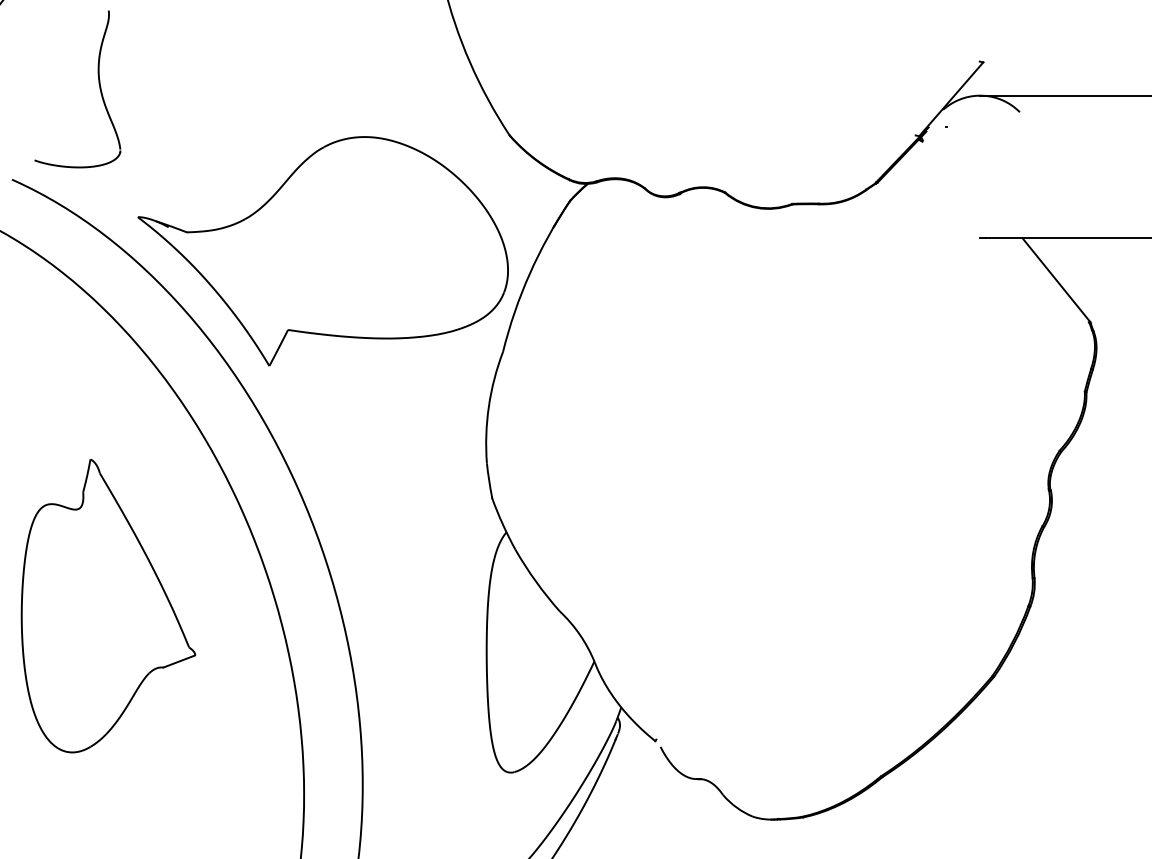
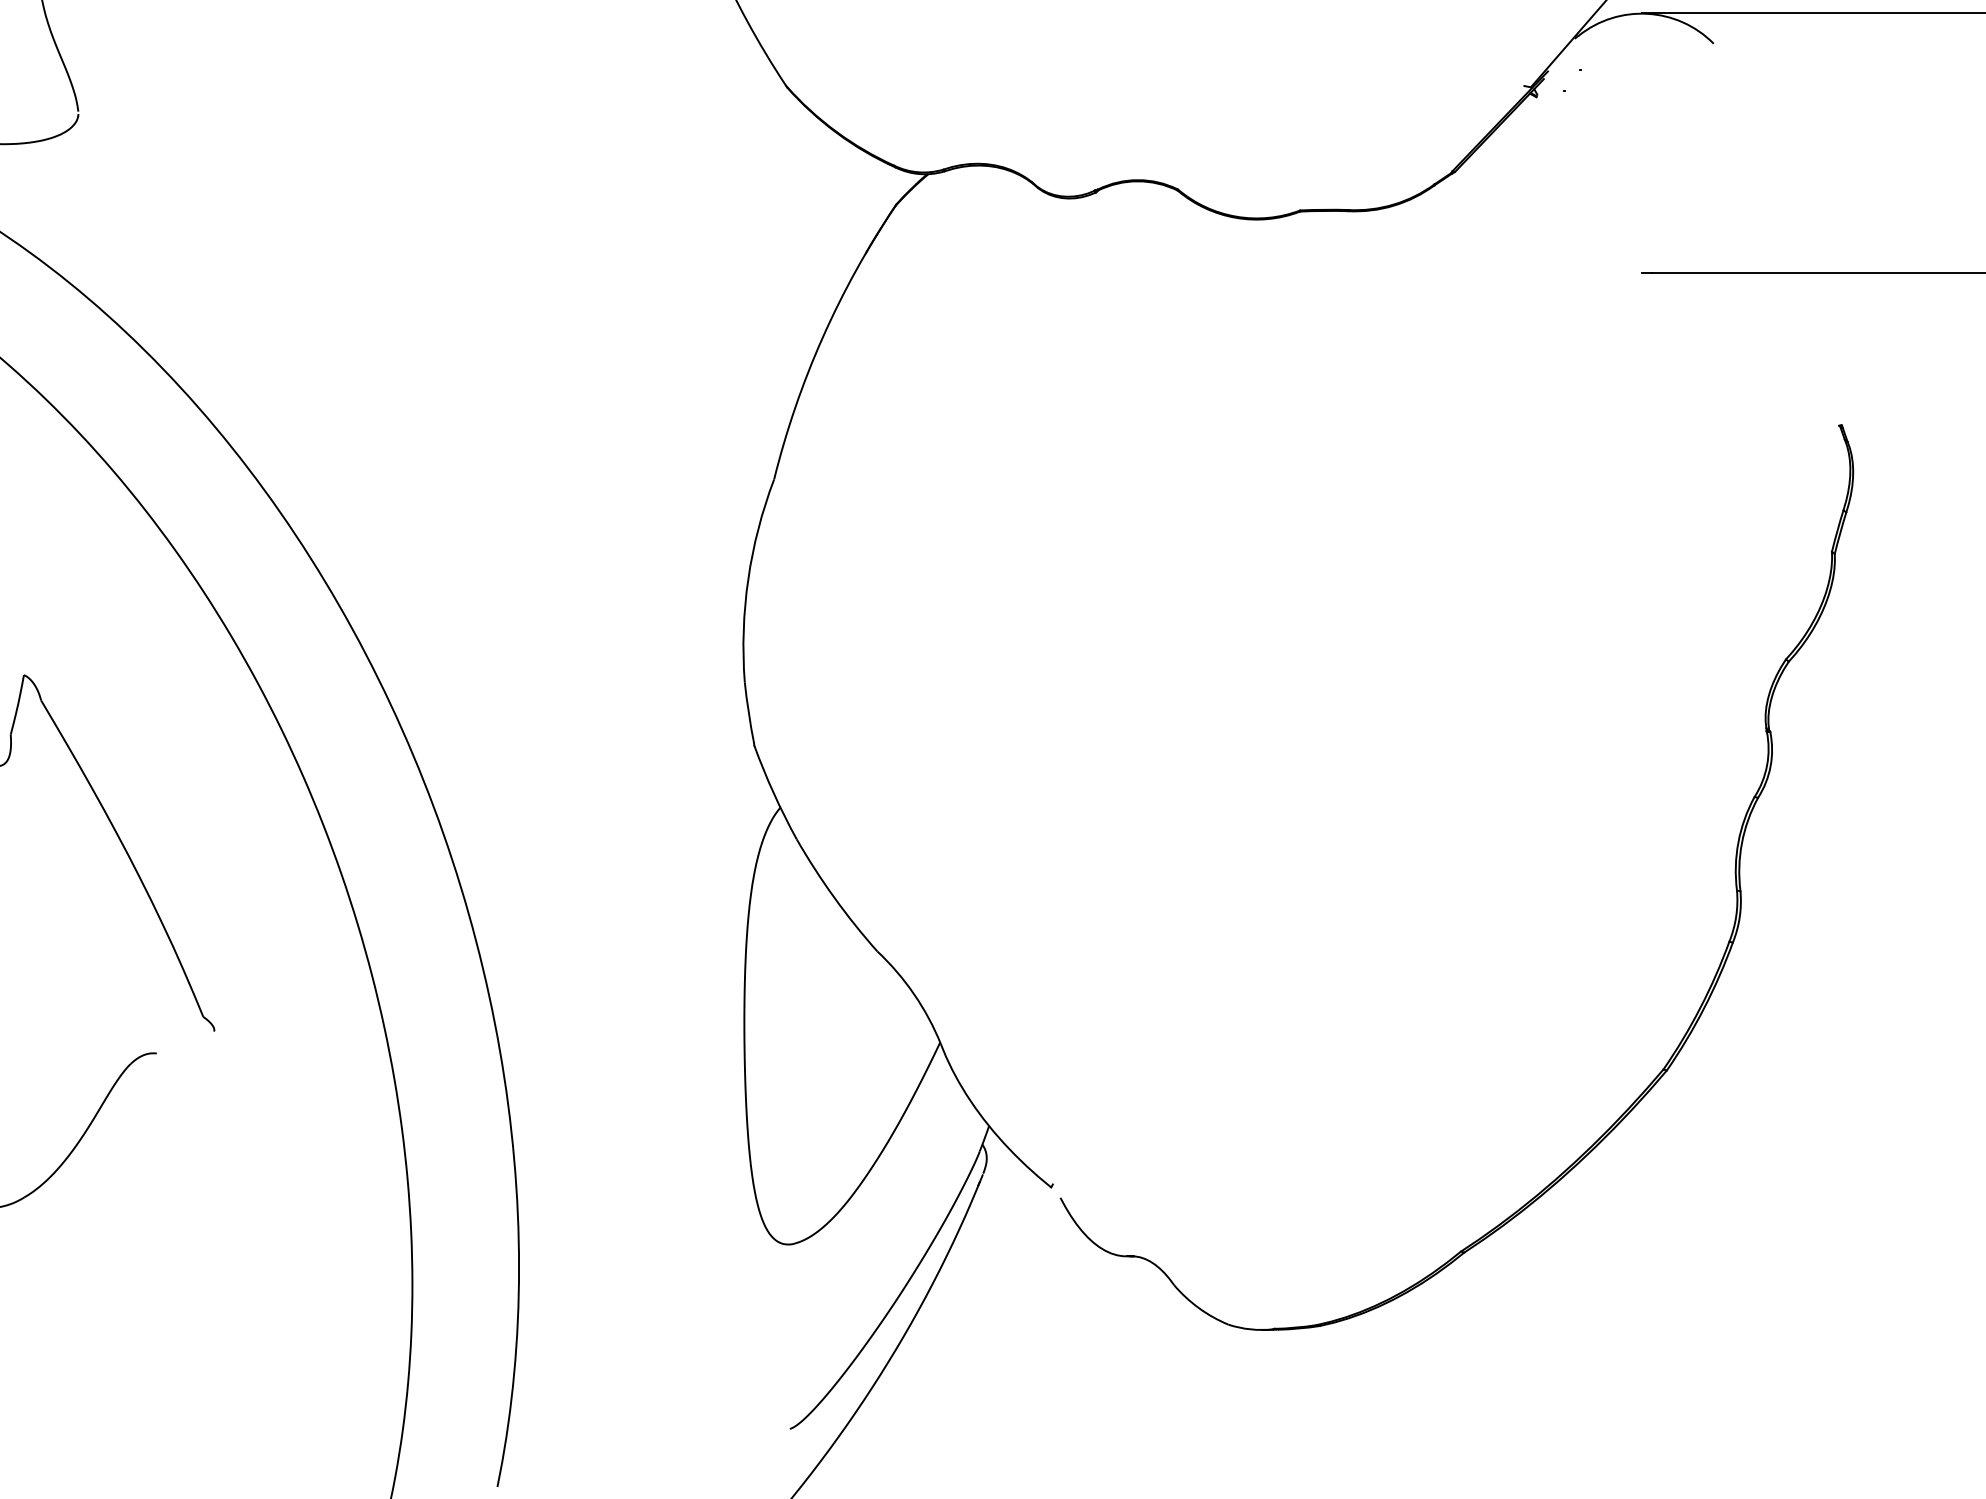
part: (322, 251) -> (445, 297), removed
line: (1056, 279) -> (1780, 347), removed
line: (179, 661) -> (185, 1042), removed

